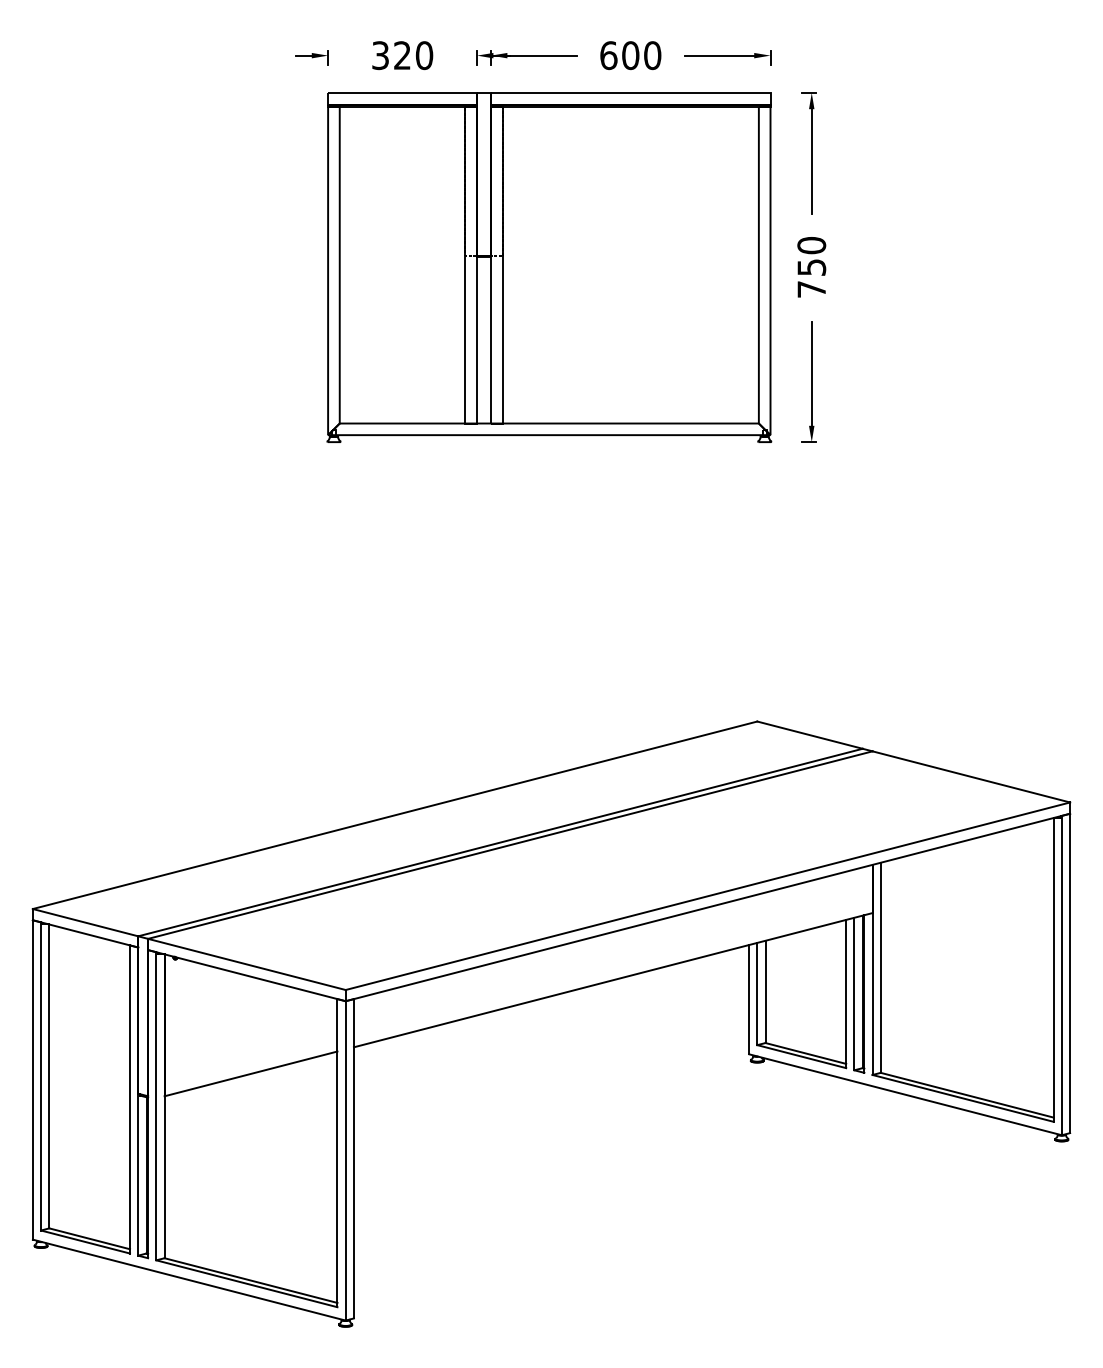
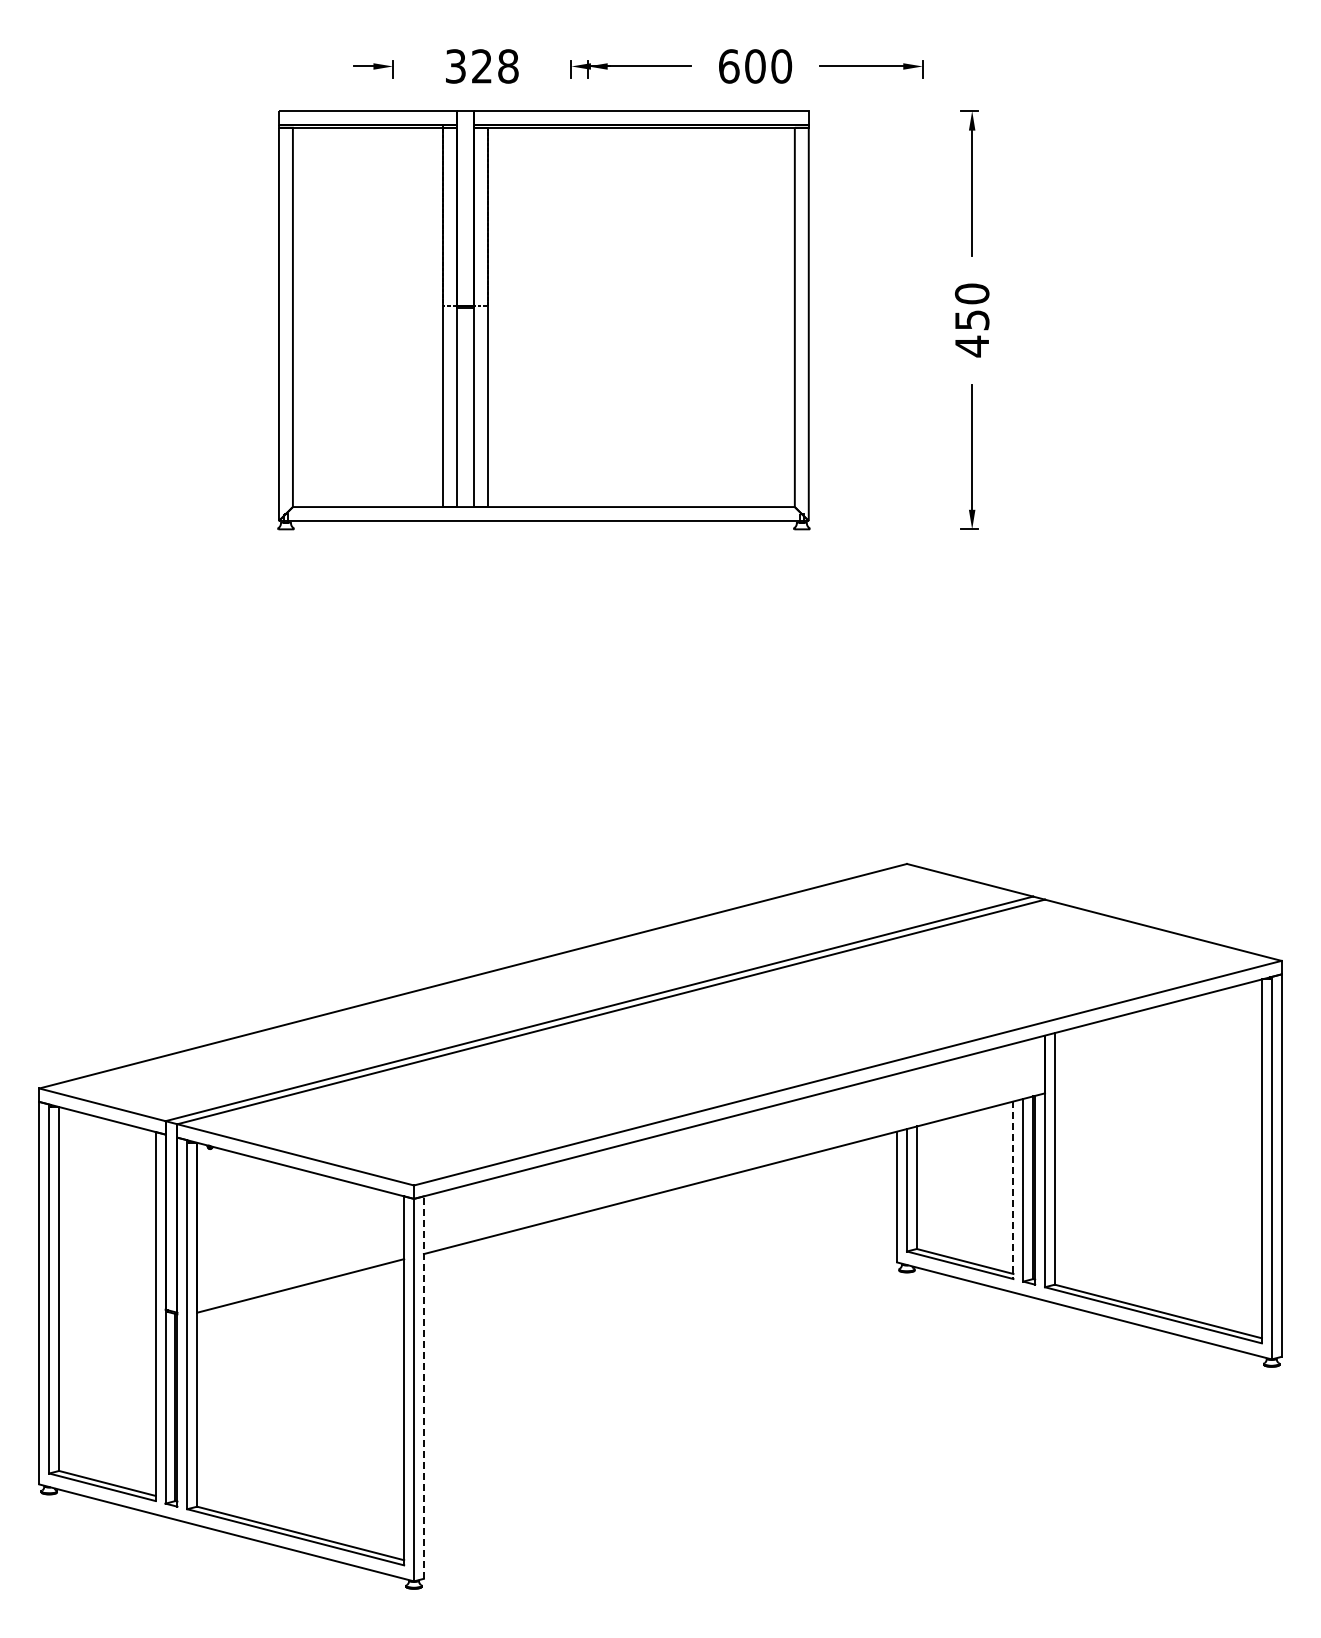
text: (424, 55) -> (508, 66), 320 -> 328
part: (548, 267) -> (543, 320), moved
text: (811, 289) -> (971, 346), 750 -> 450
line: (846, 994) -> (1013, 1190), solid -> dashed
line: (353, 1158) -> (423, 1387), solid -> dashed

